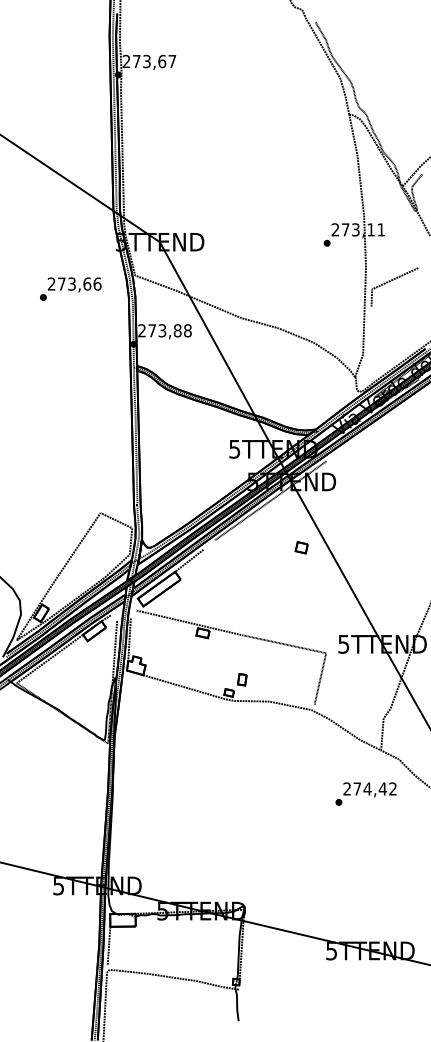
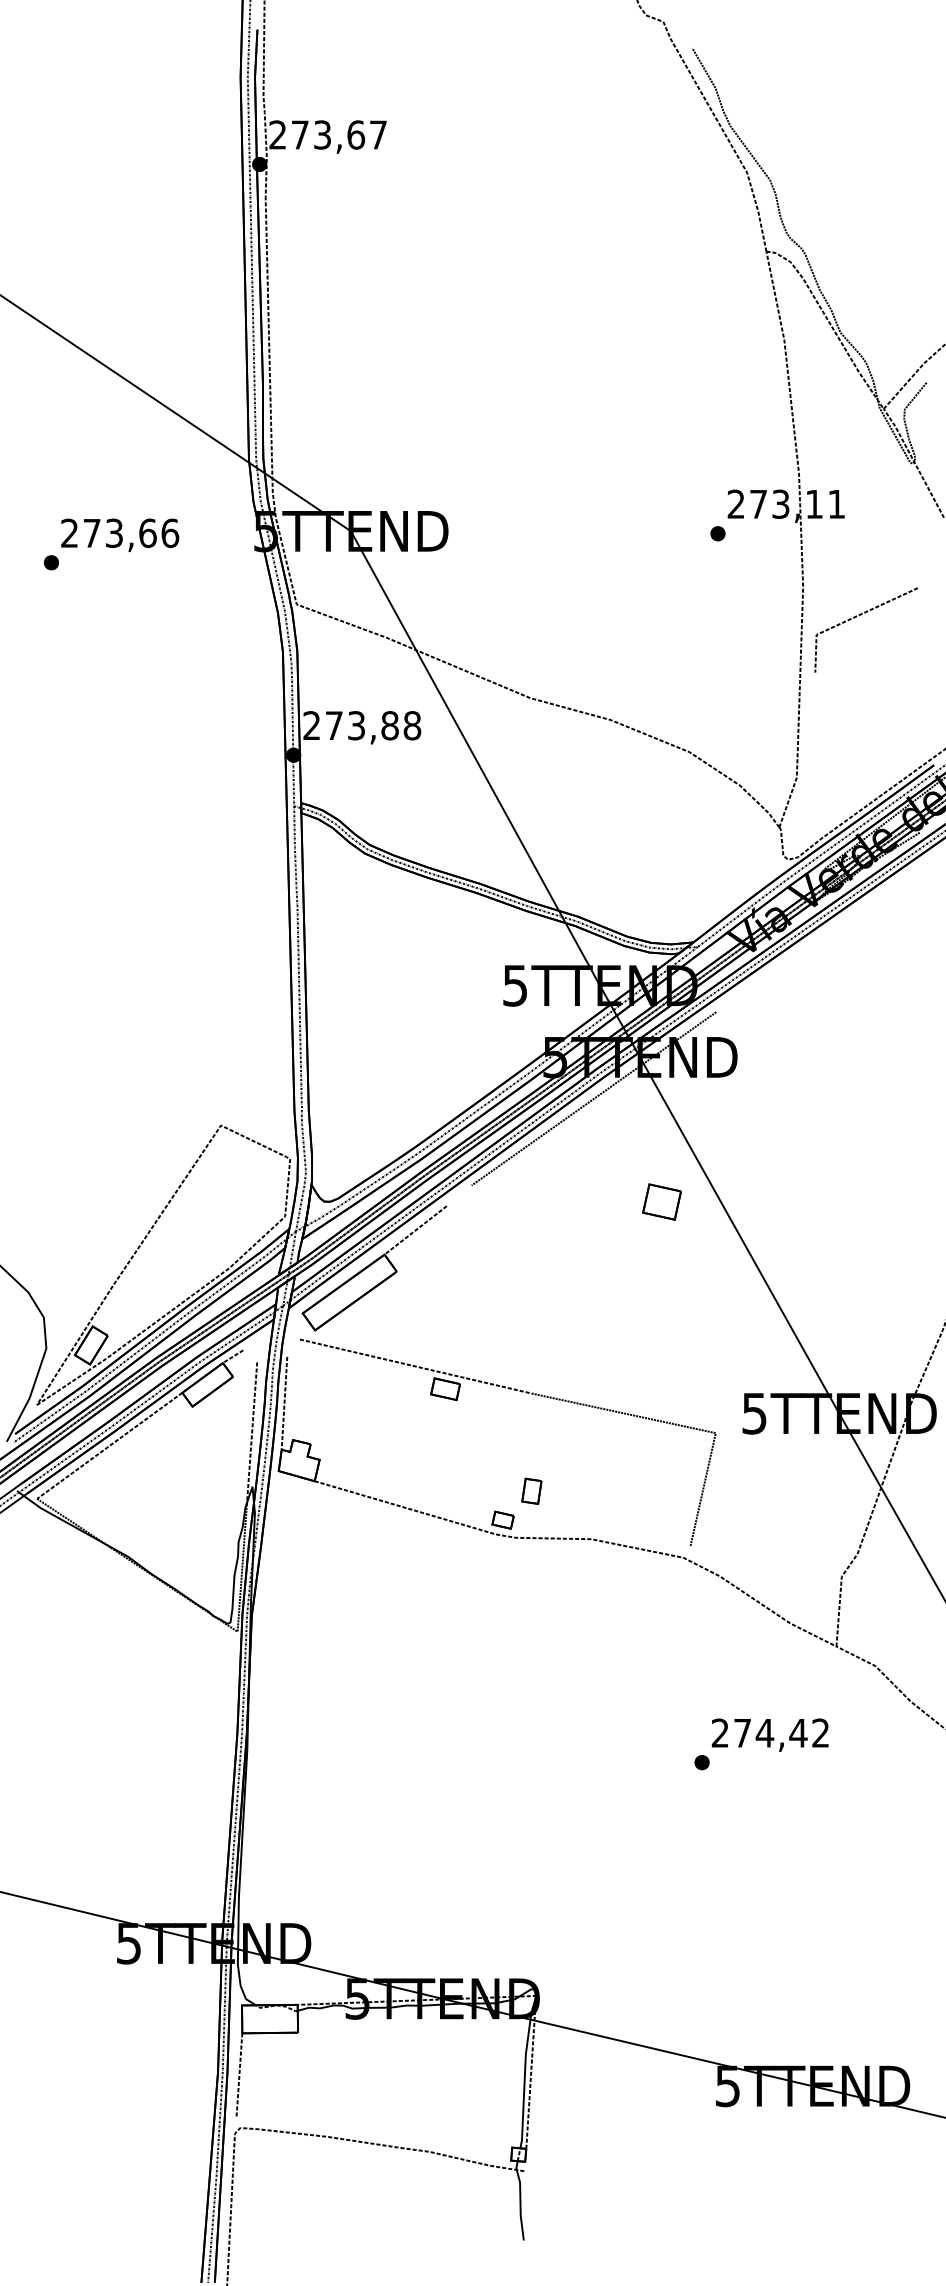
text: (70, 288) -> (111, 542), moved
part: (301, 547) -> (661, 1201), size x1.43
text: (365, 793) -> (760, 1743), moved

